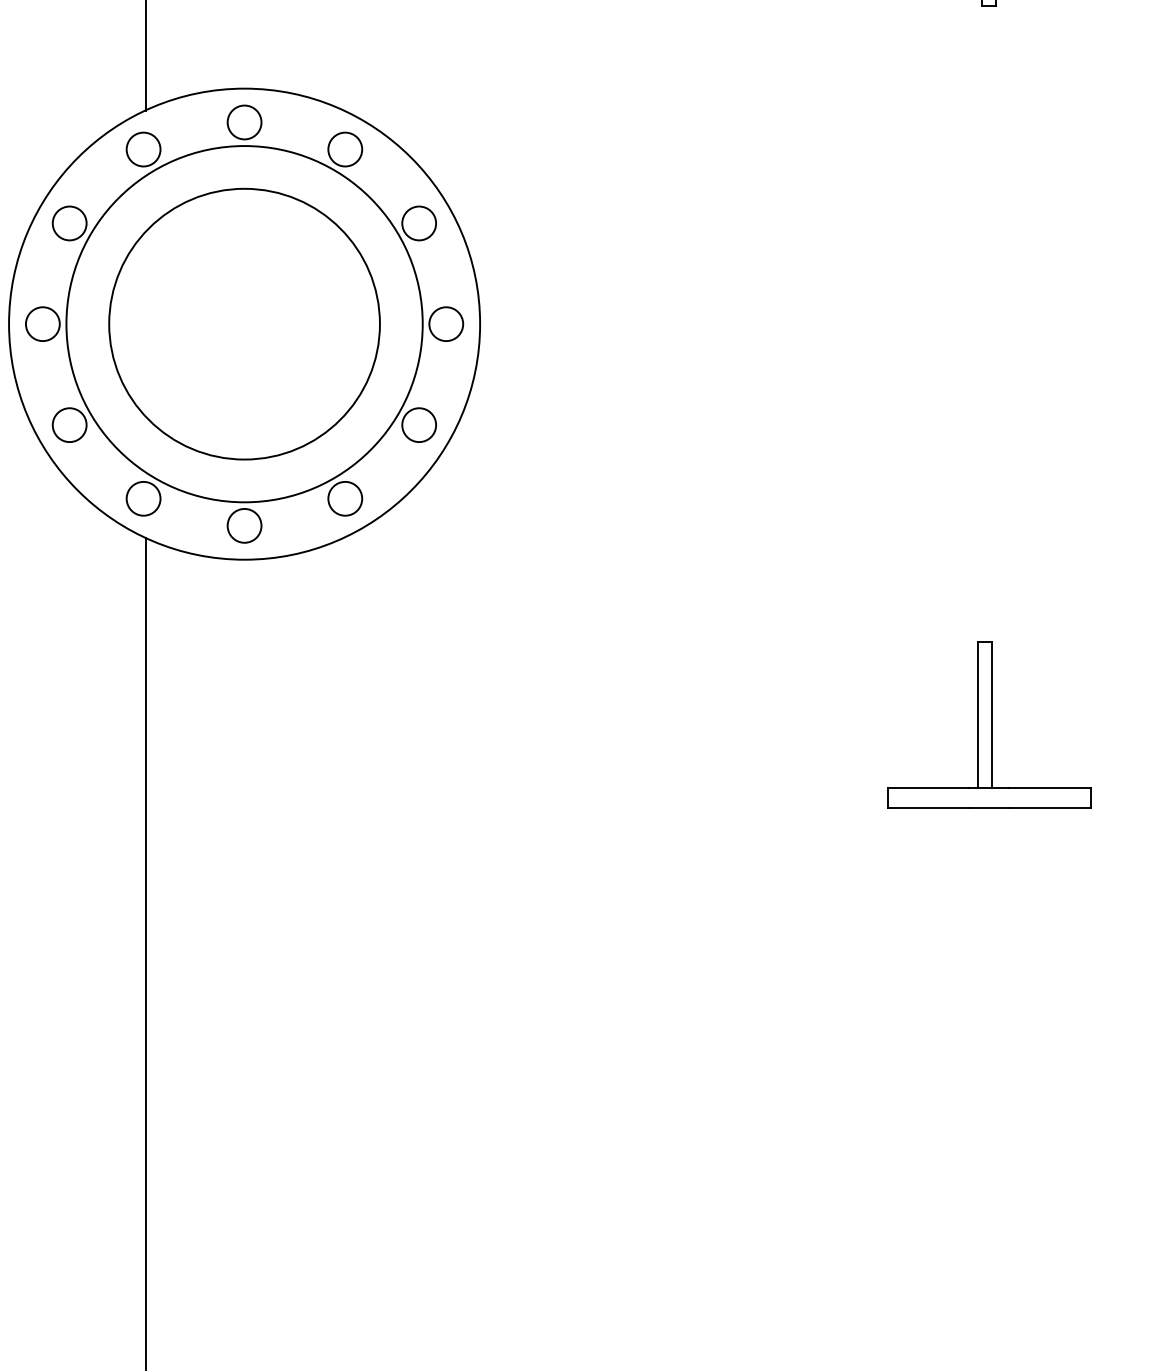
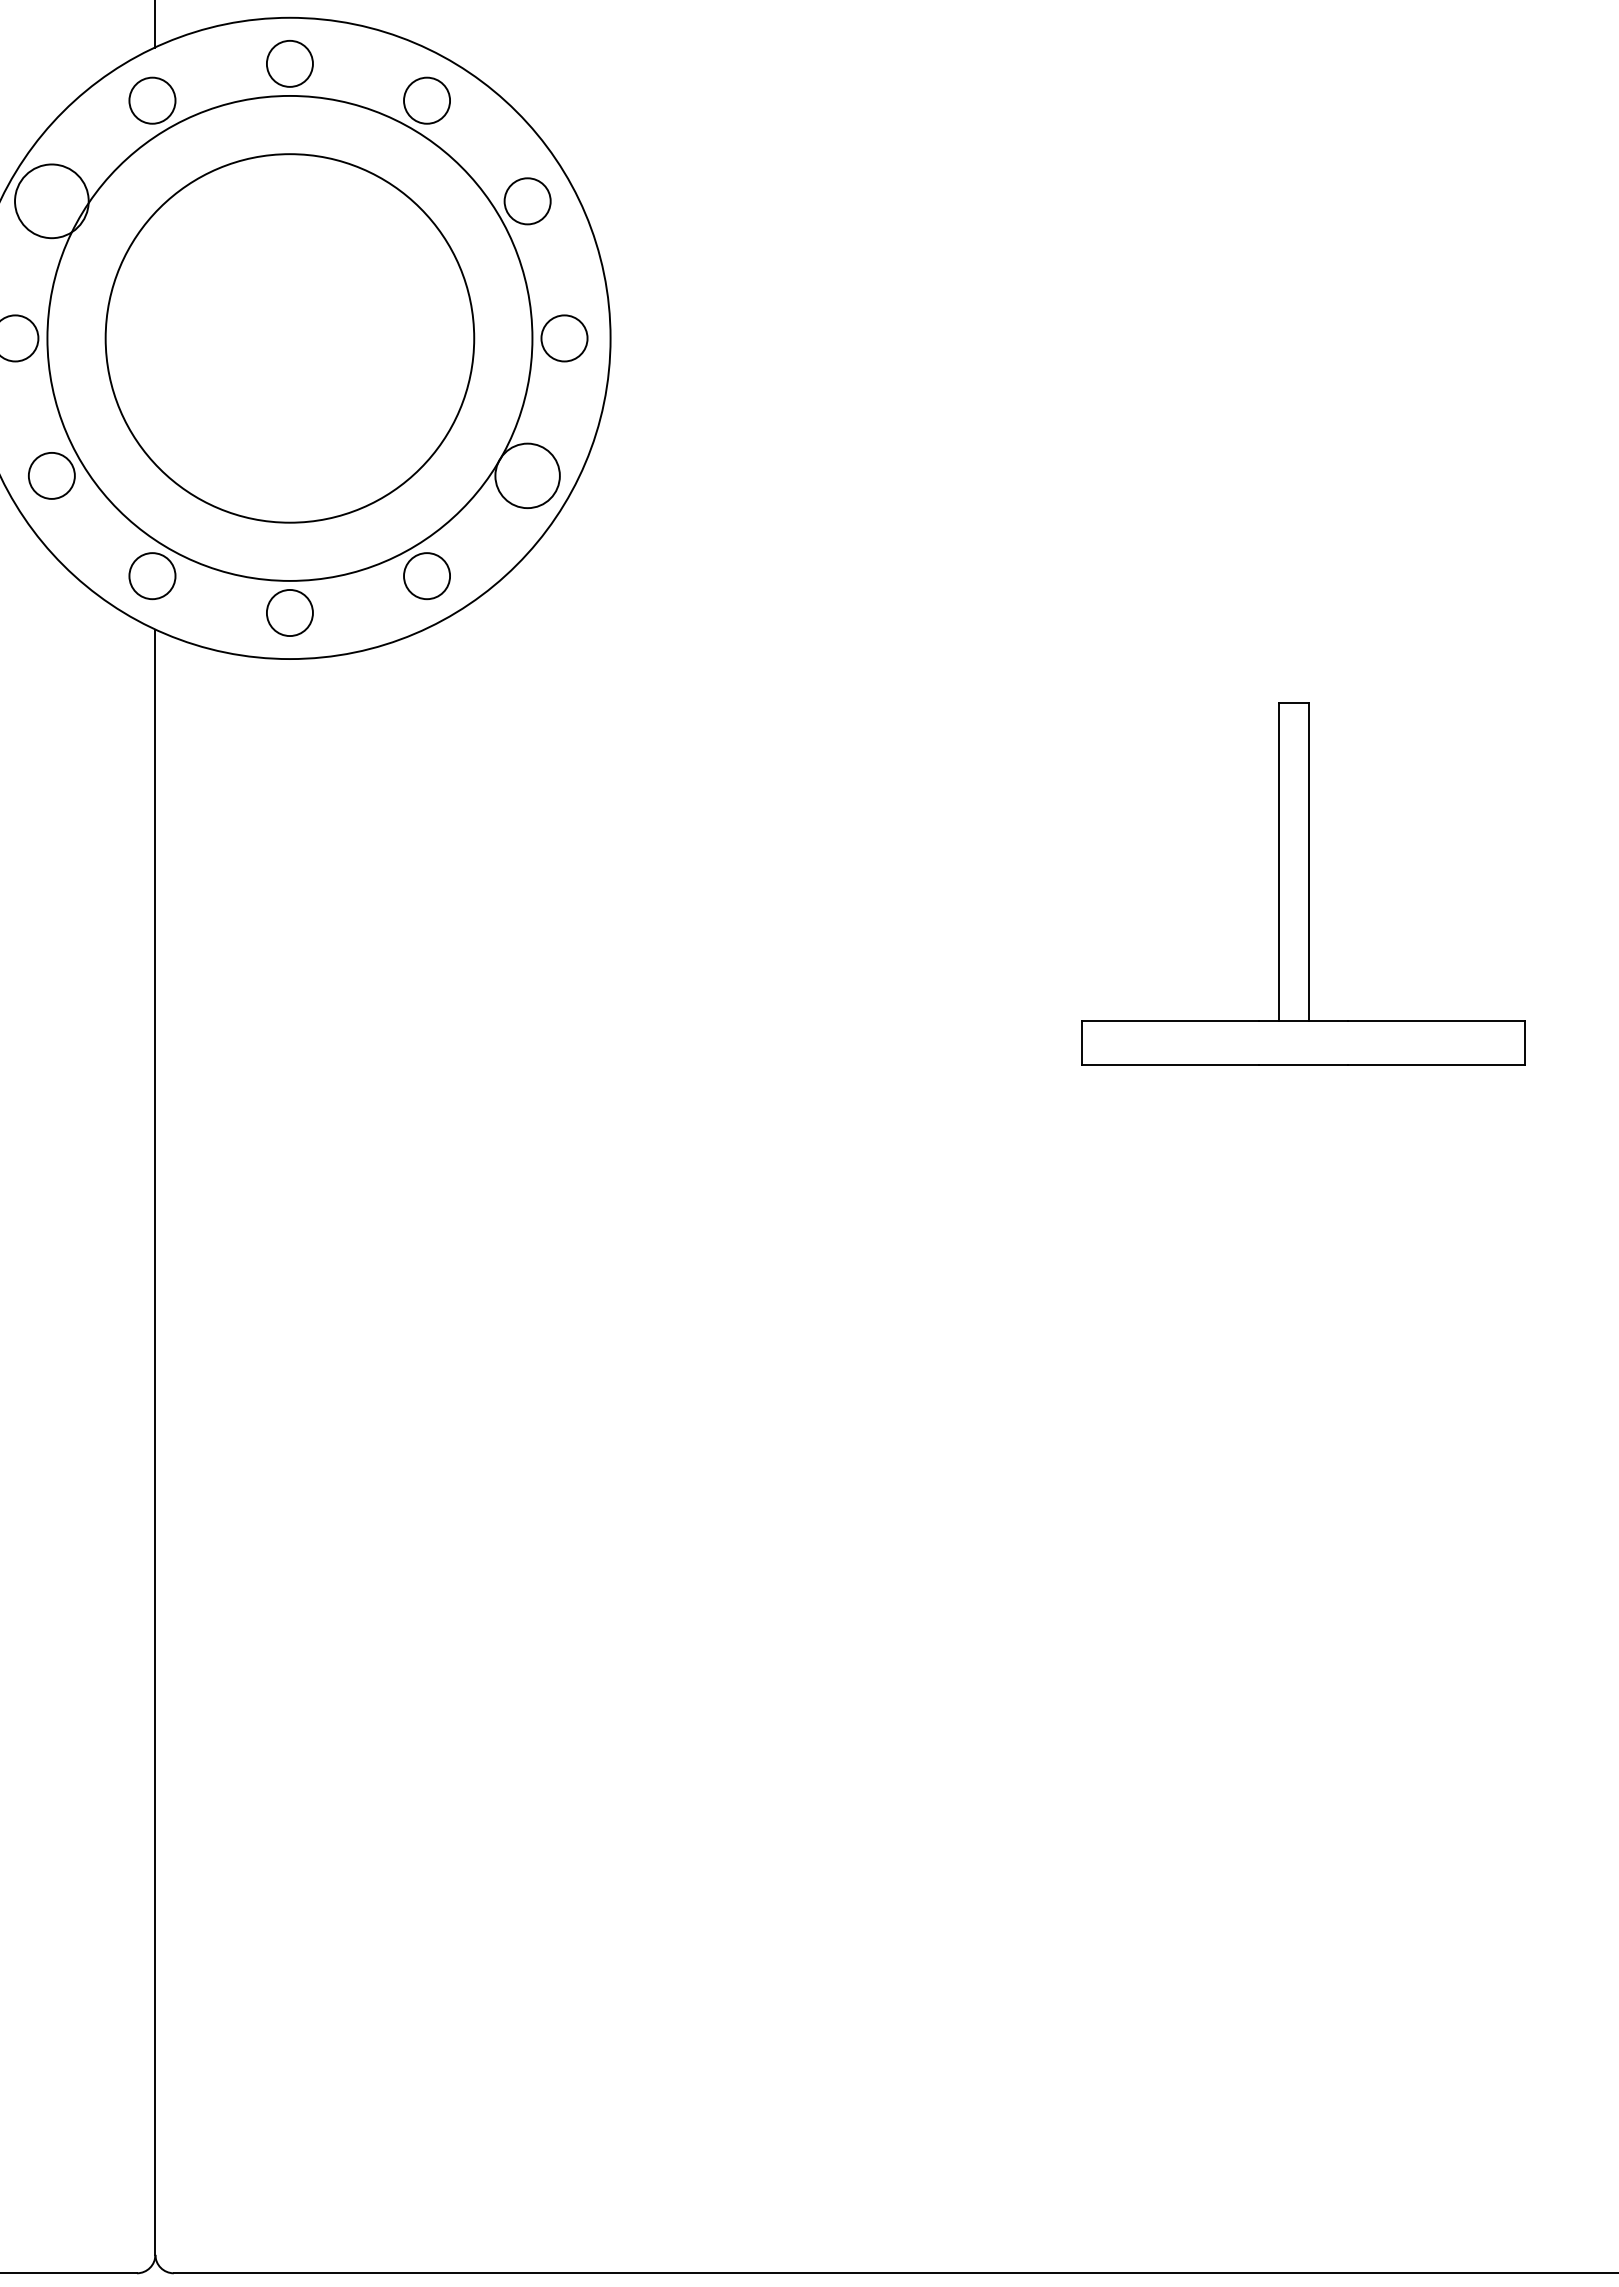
circle: (69, 223) -> (51, 201), size x1.6
circle: (419, 424) -> (527, 475), size x1.4
part: (989, 724) -> (1303, 883), size x1.6

